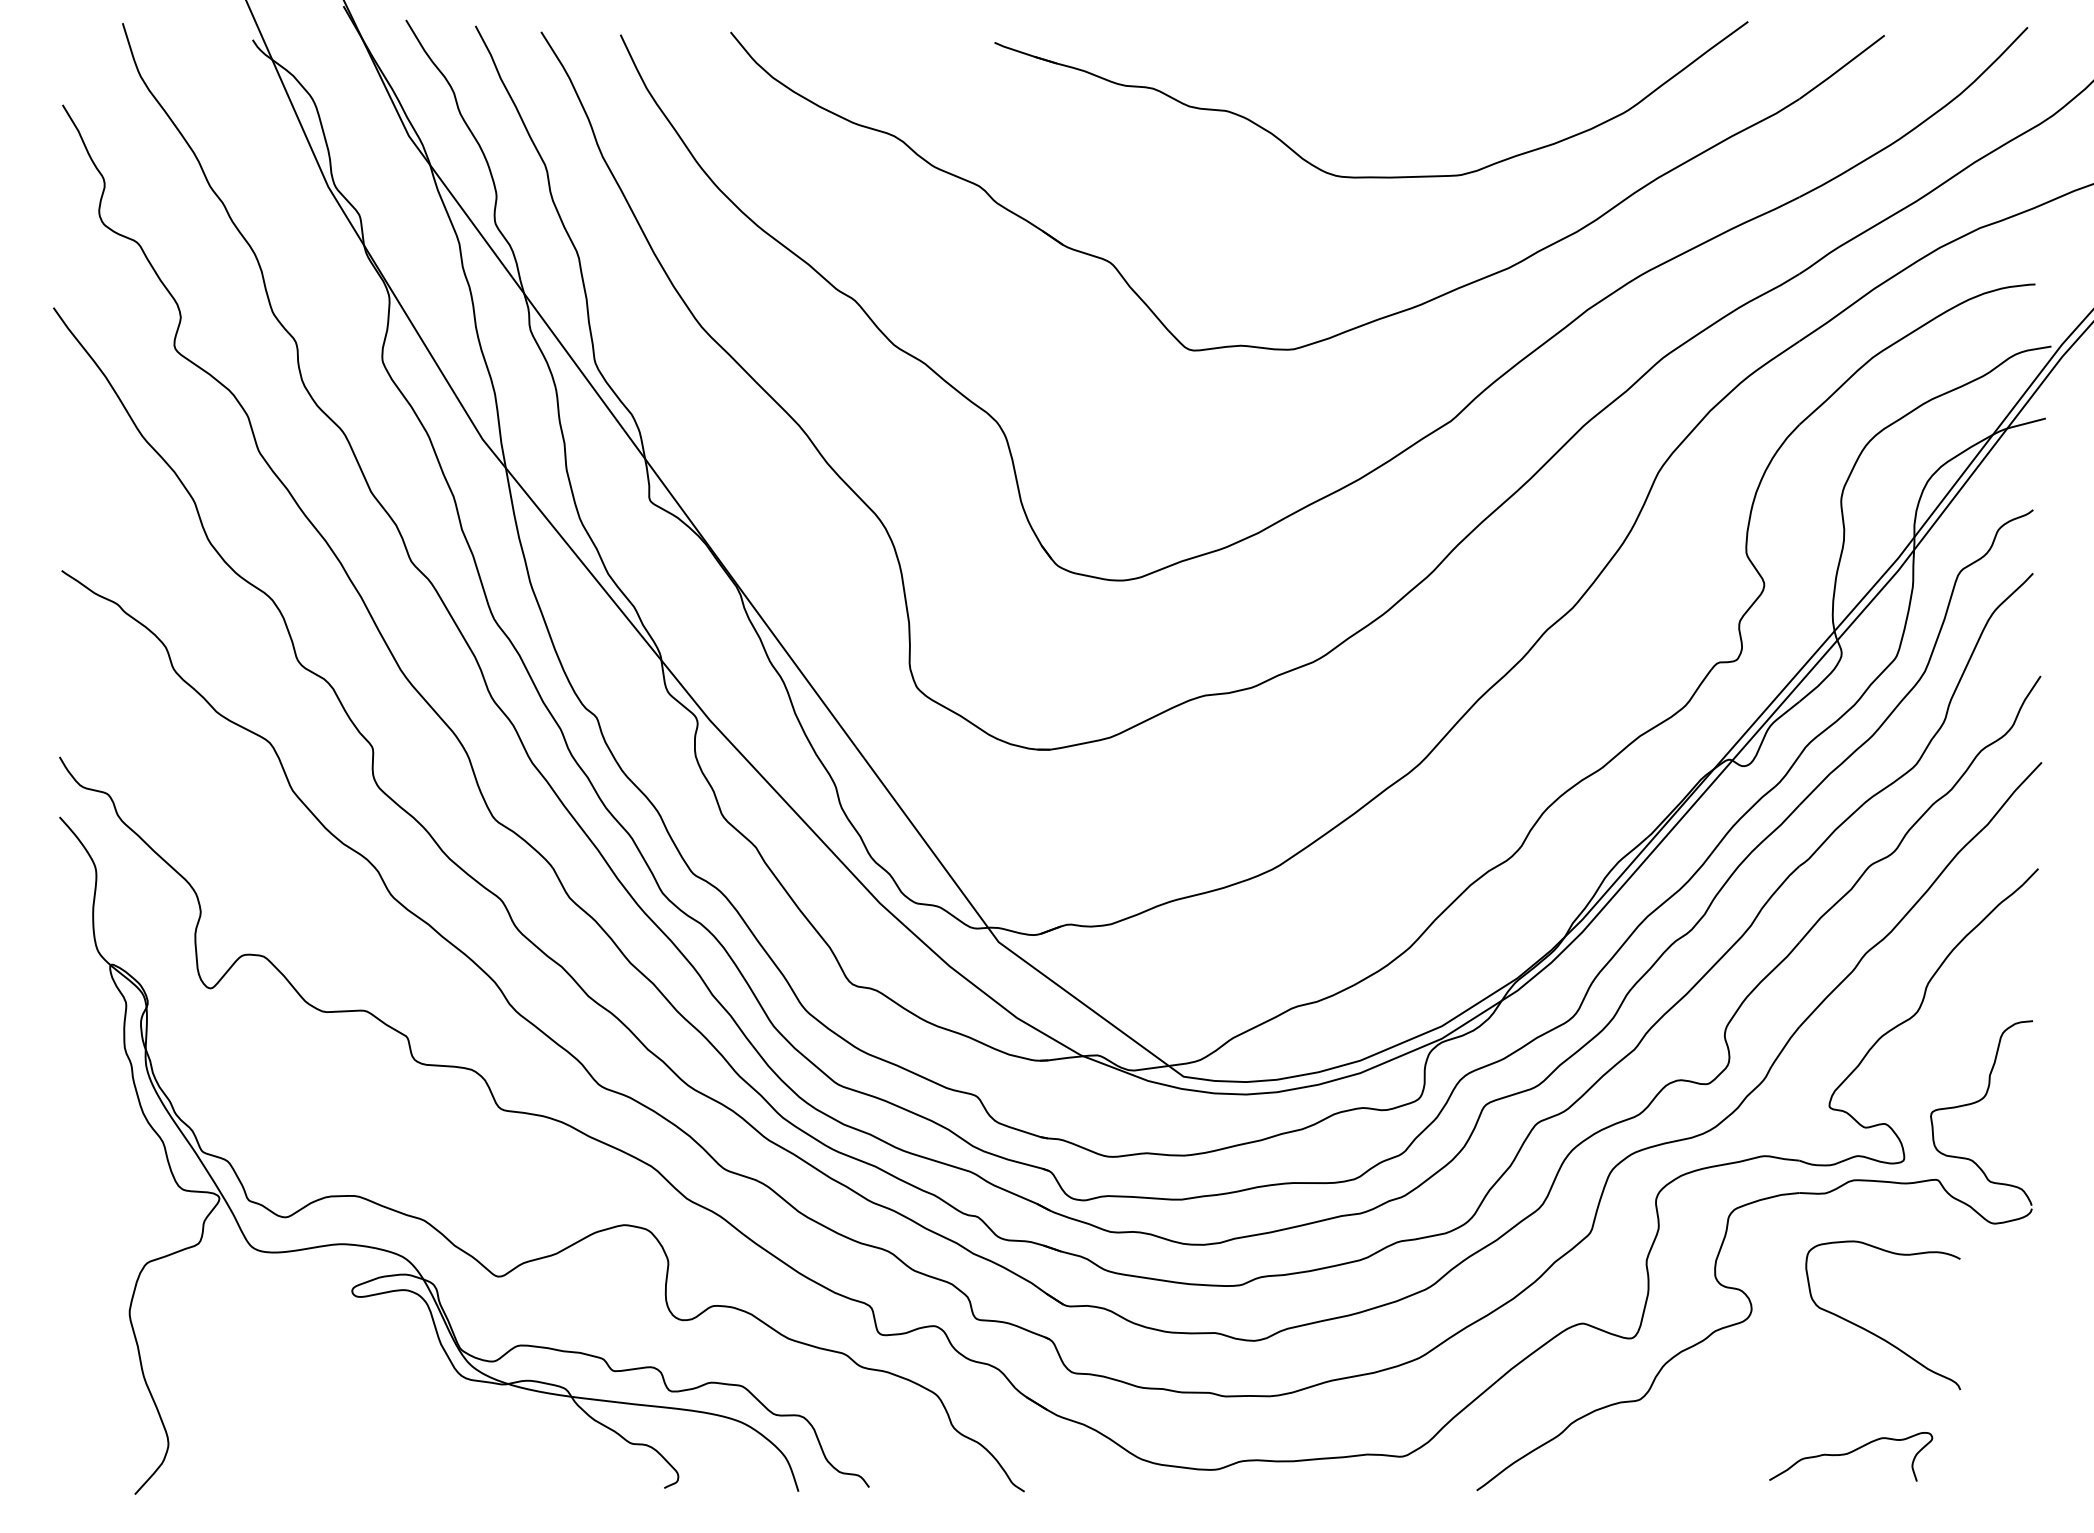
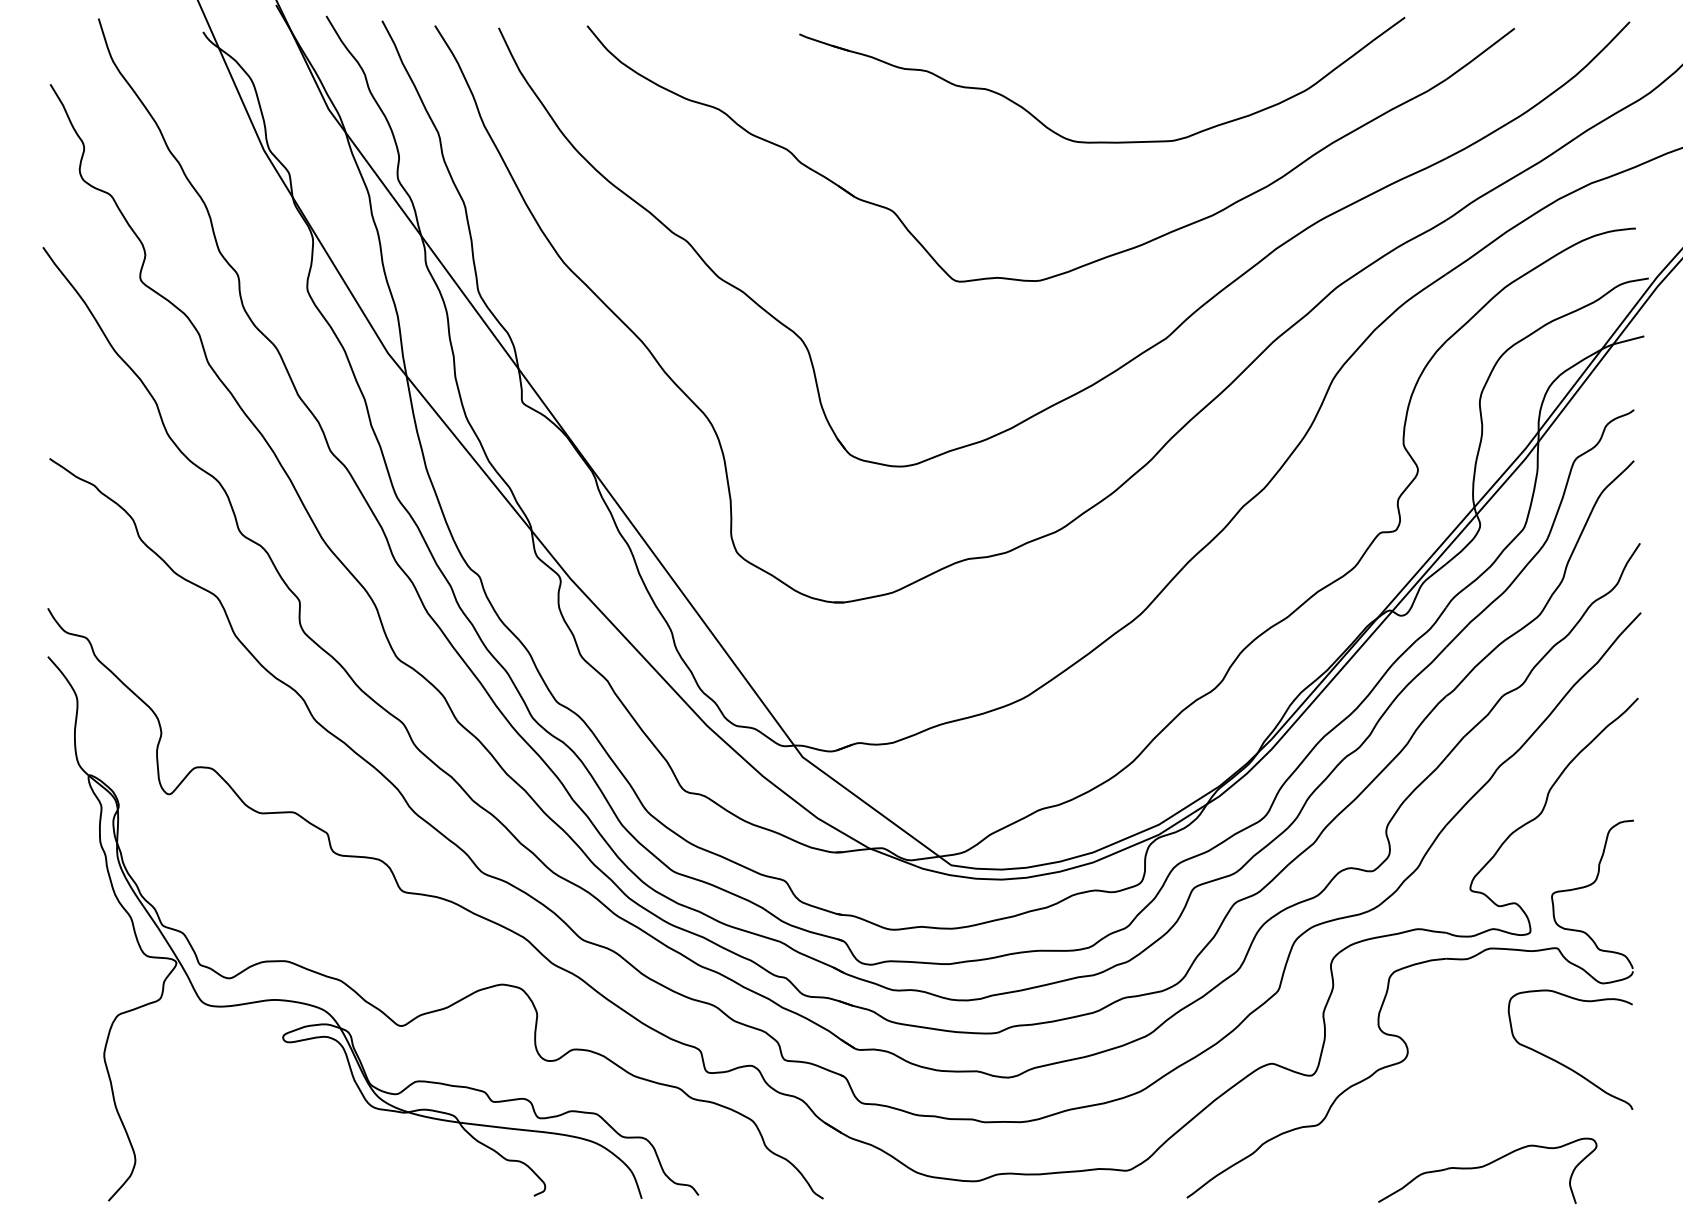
curve: (1871, 1331) -> (1561, 1062), moved
part: (1850, 1456) -> (1487, 1170), size x1.67

